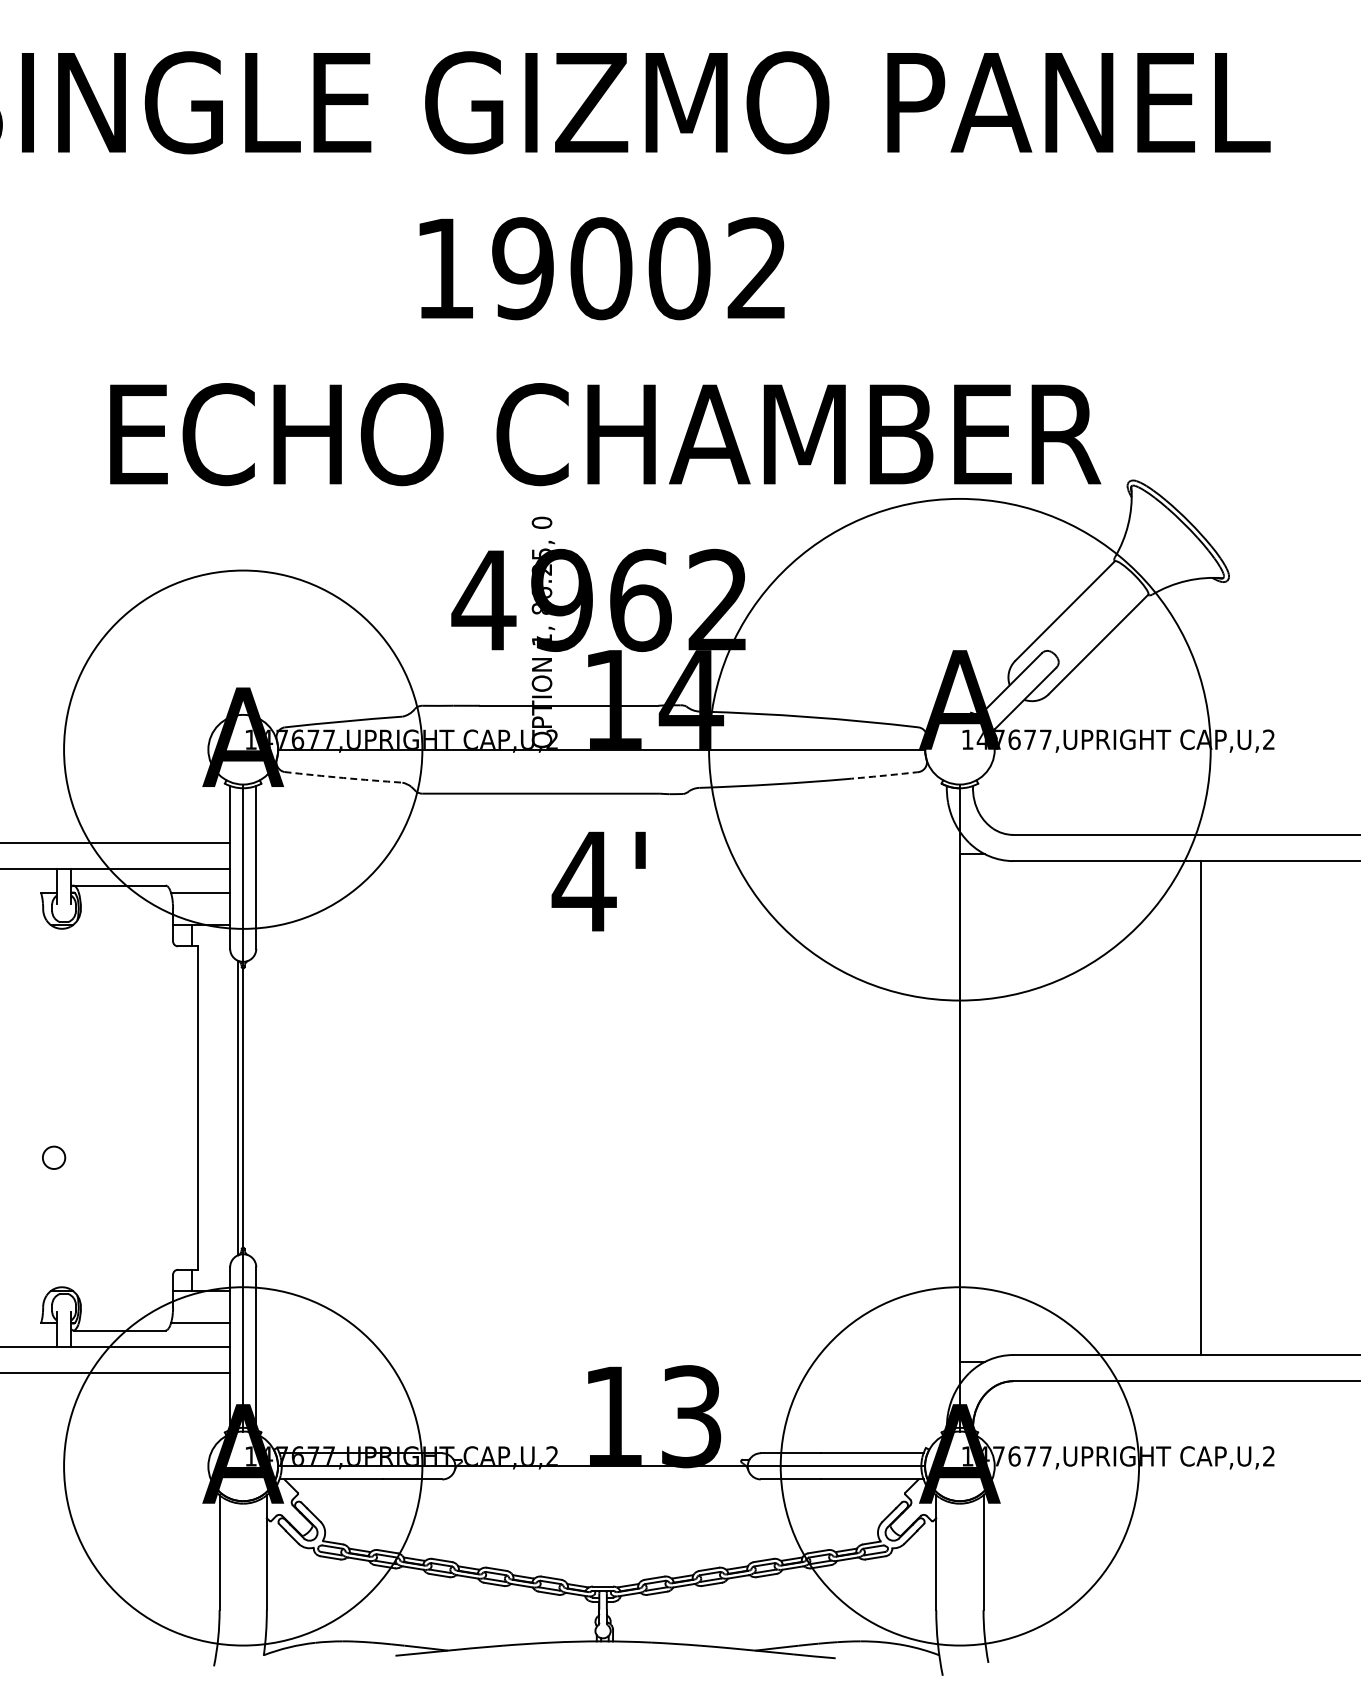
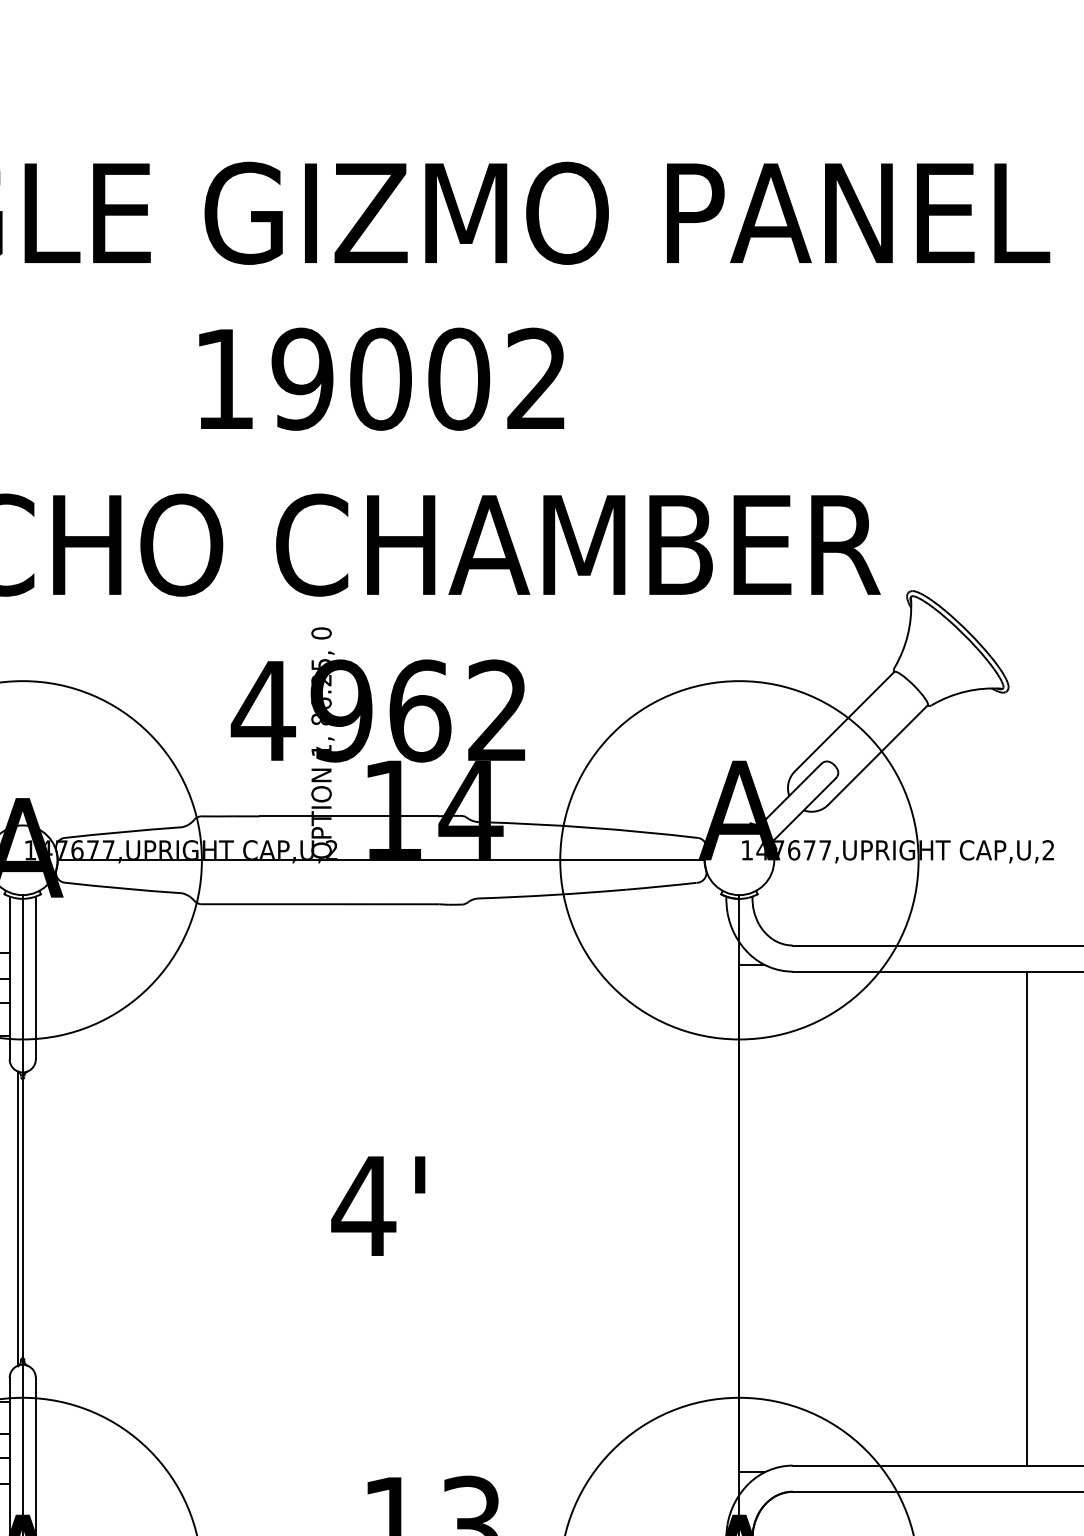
circle: (959, 749) -> (739, 860), size x0.71
arc: (881, 775) -> (661, 886), dashed -> solid
arc: (343, 777) -> (123, 888), dashed -> solid
text: (598, 881) -> (378, 1206), moved
line: (1201, 1108) -> (1027, 1219), moved

